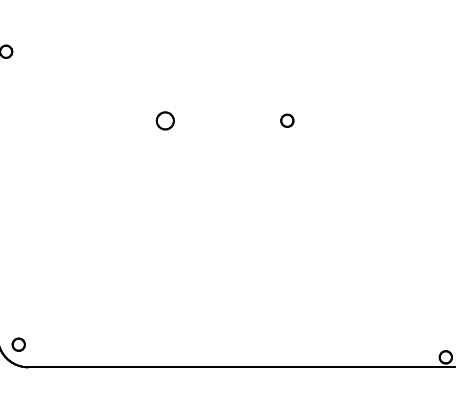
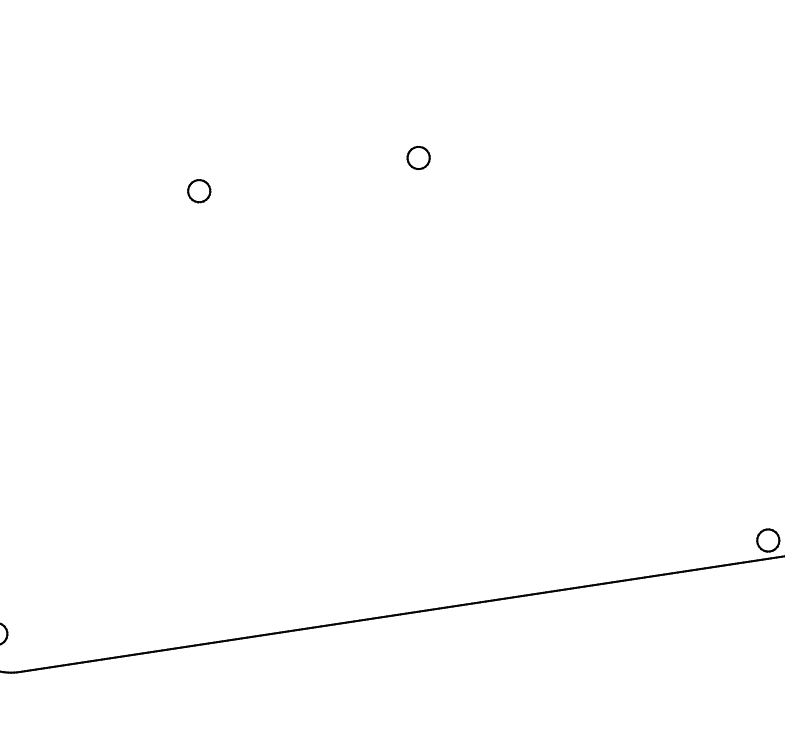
part: (165, 120) -> (199, 190), size x0.71

